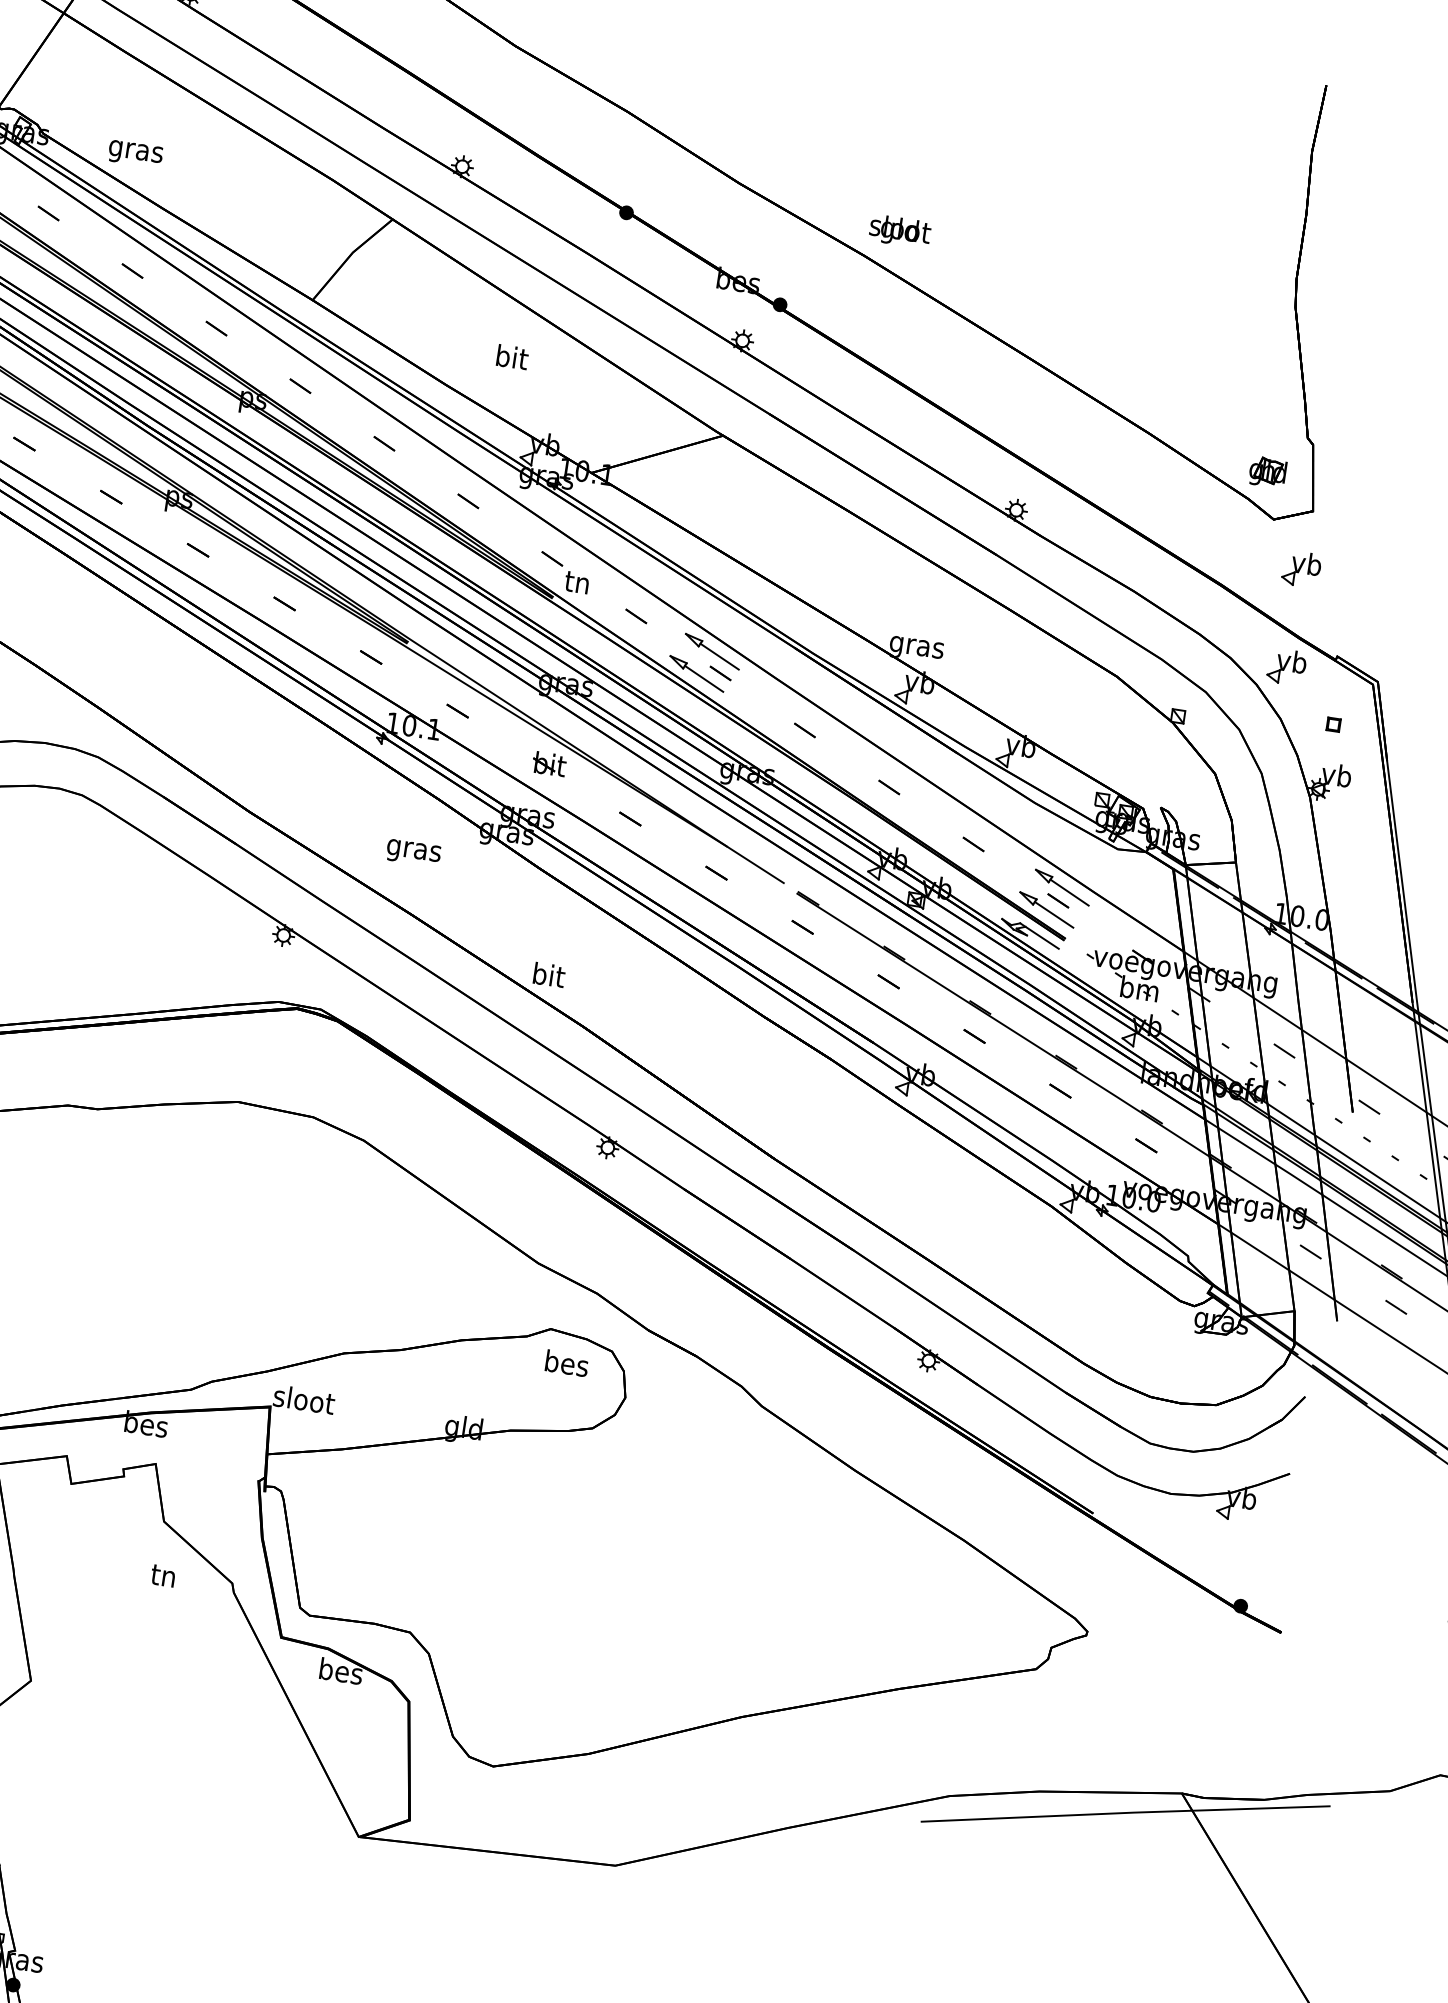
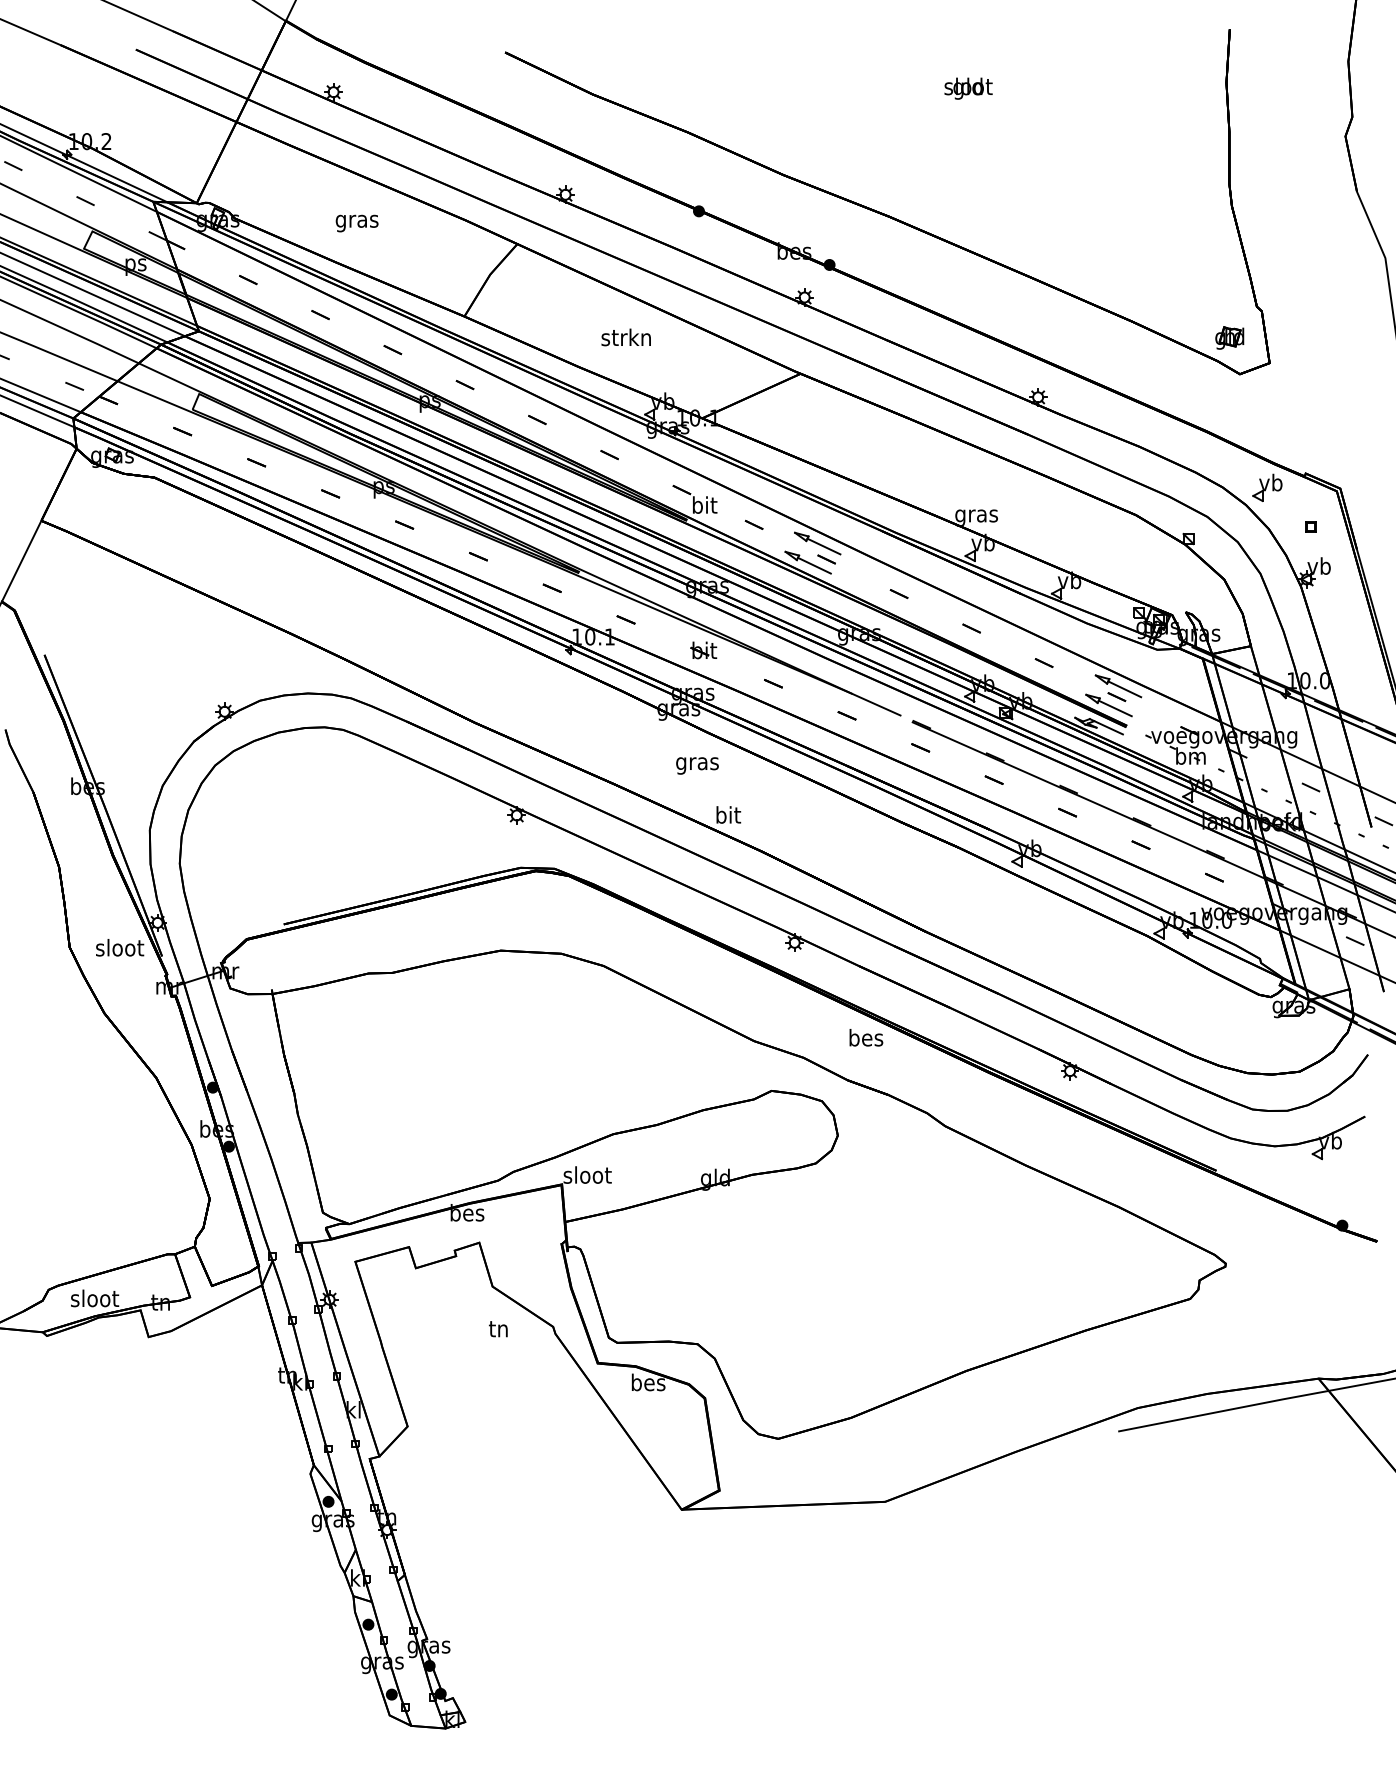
text: (134, 154) -> (356, 223), moved
text: (900, 231) -> (968, 88), moved
text: (510, 357) -> (625, 337), bit -> strkn
part: (1301, 568) -> (1267, 409), removed
text: (579, 581) -> (705, 504), tn -> bit
text: (413, 852) -> (697, 765), moved
text: (567, 1363) -> (866, 1037), moved

